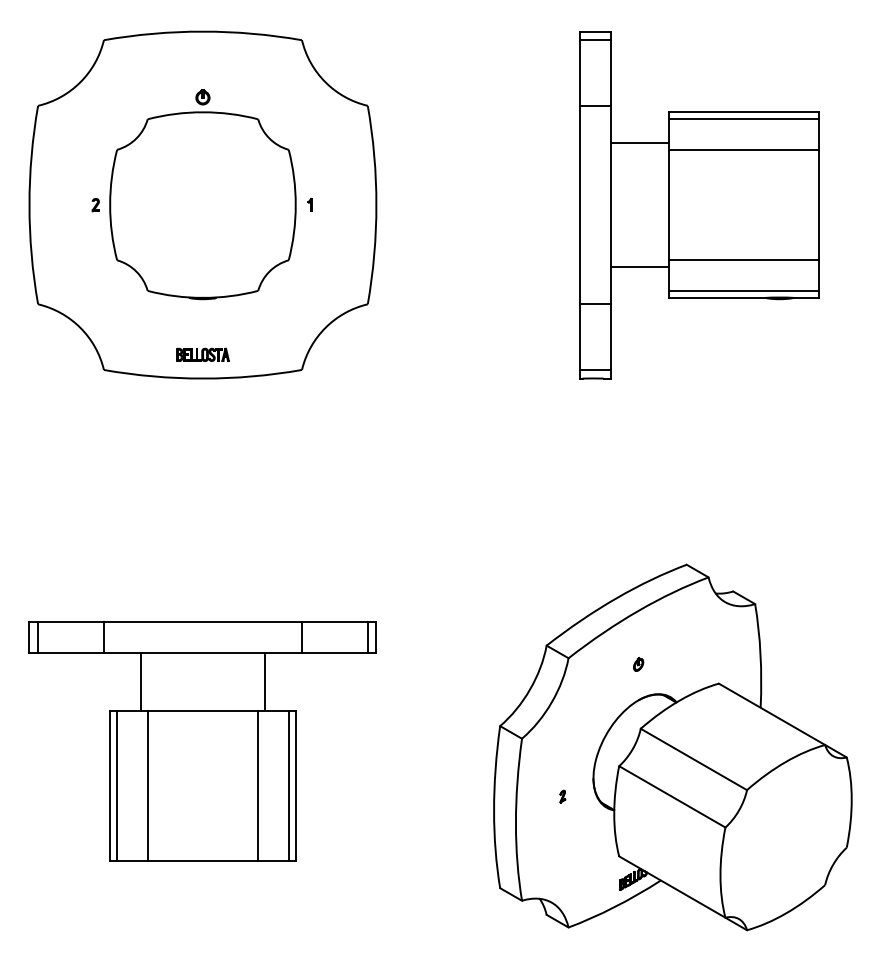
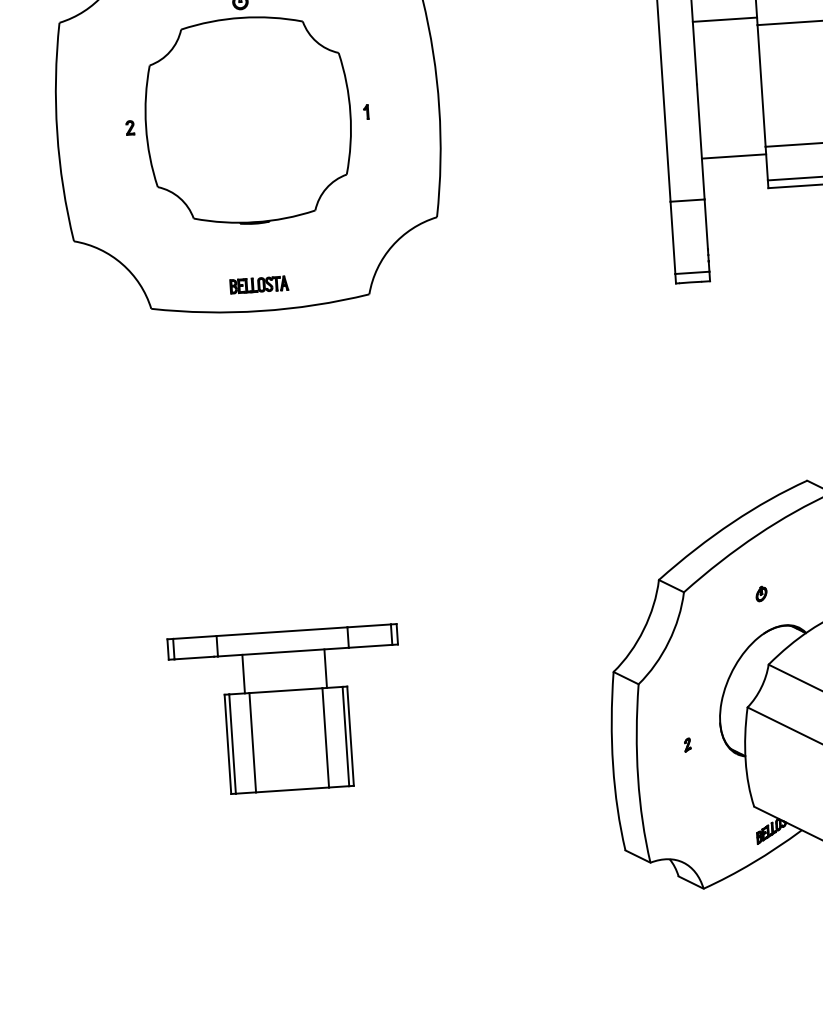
part: (202, 741) -> (286, 710), size x0.6

